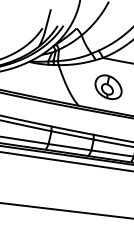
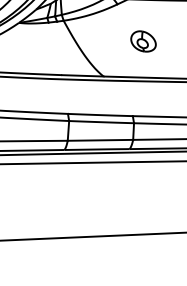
part: (108, 86) -> (143, 40), size x0.6

